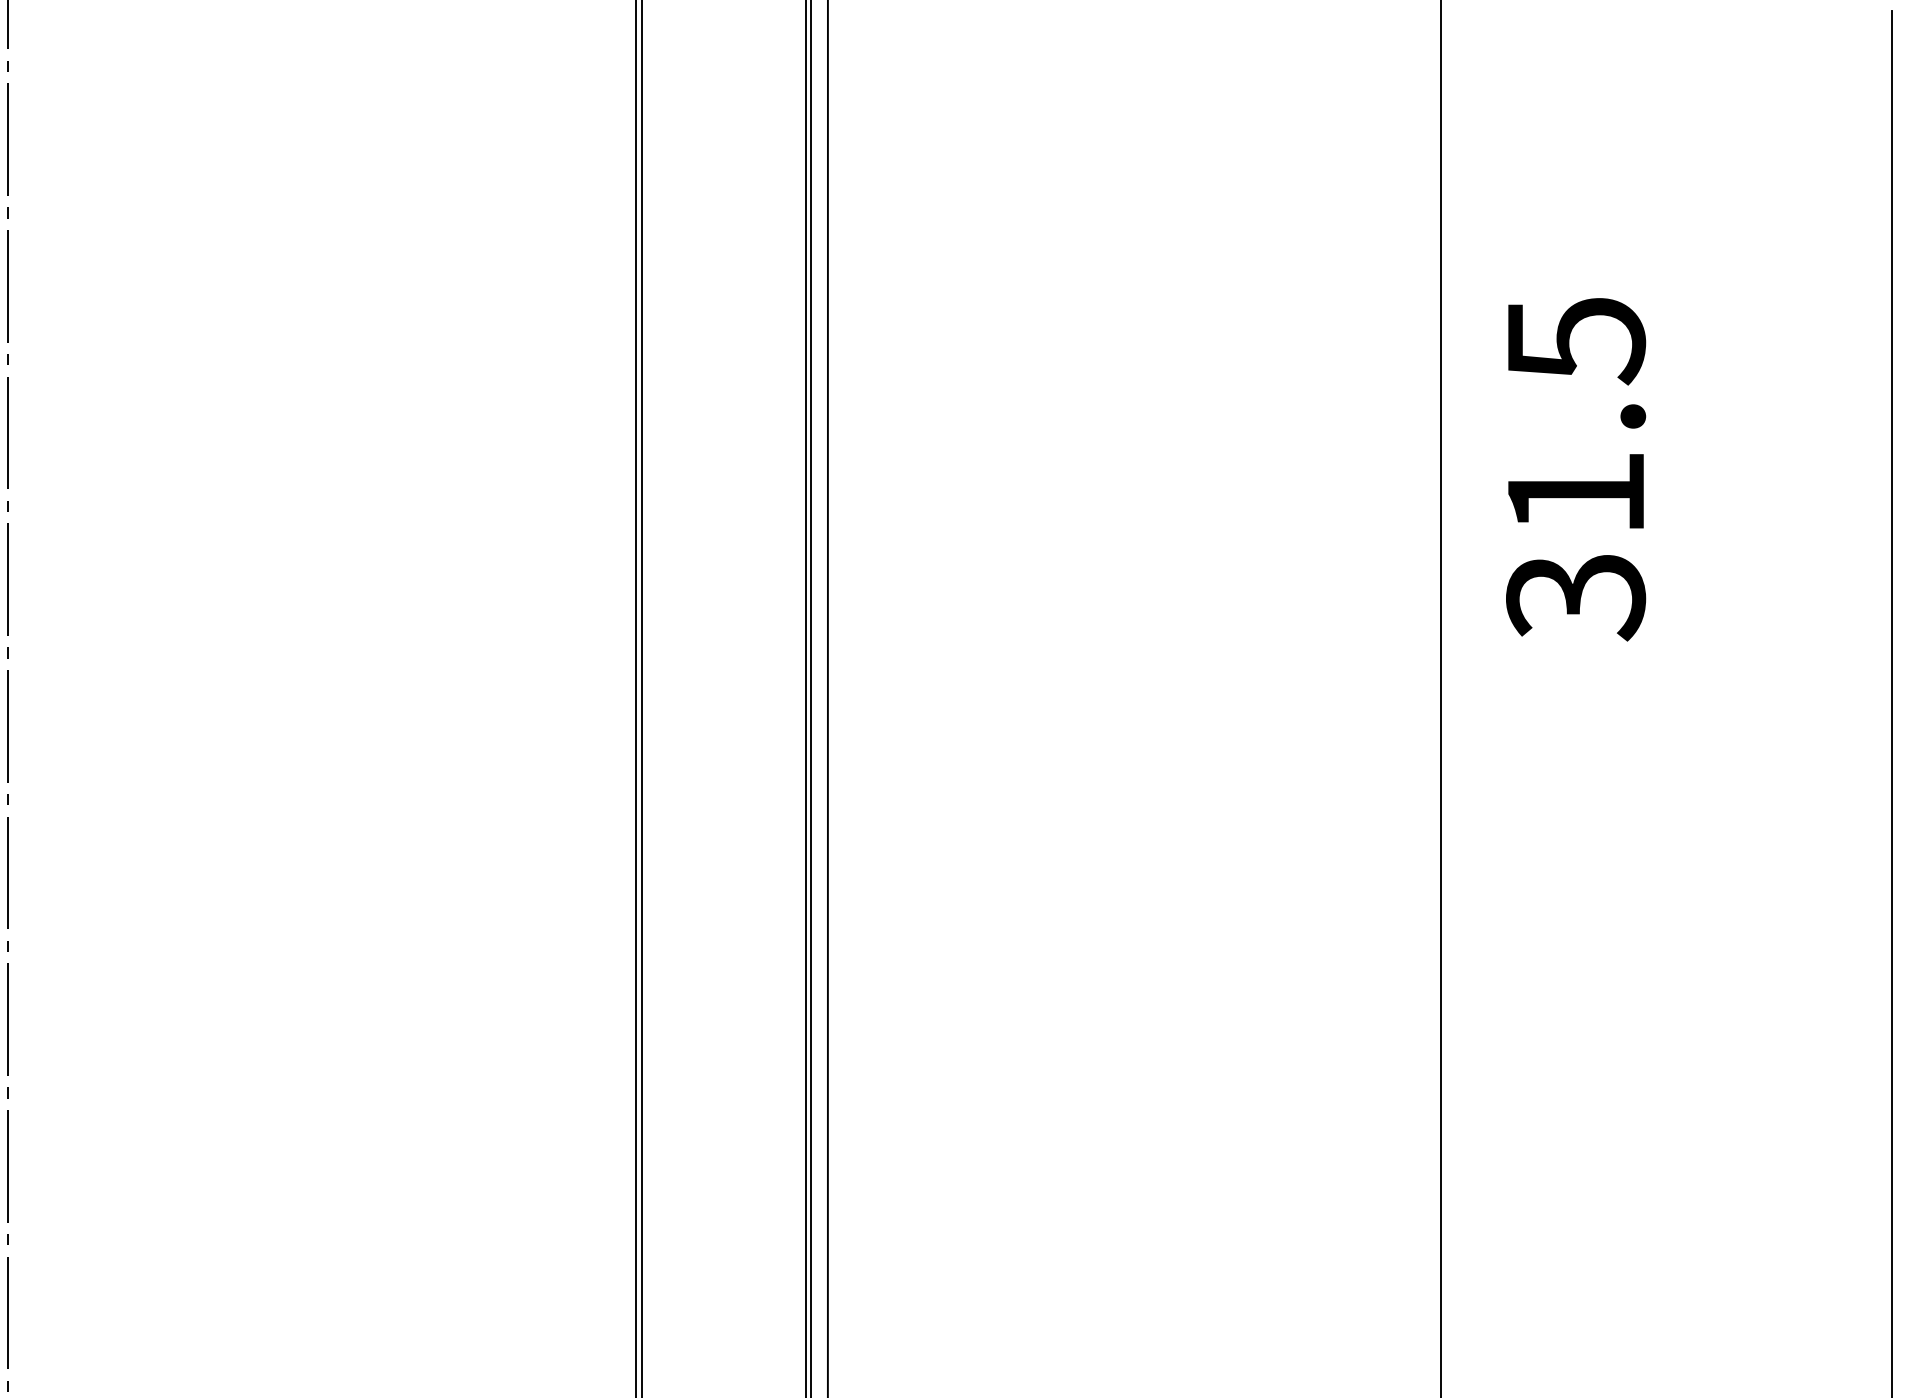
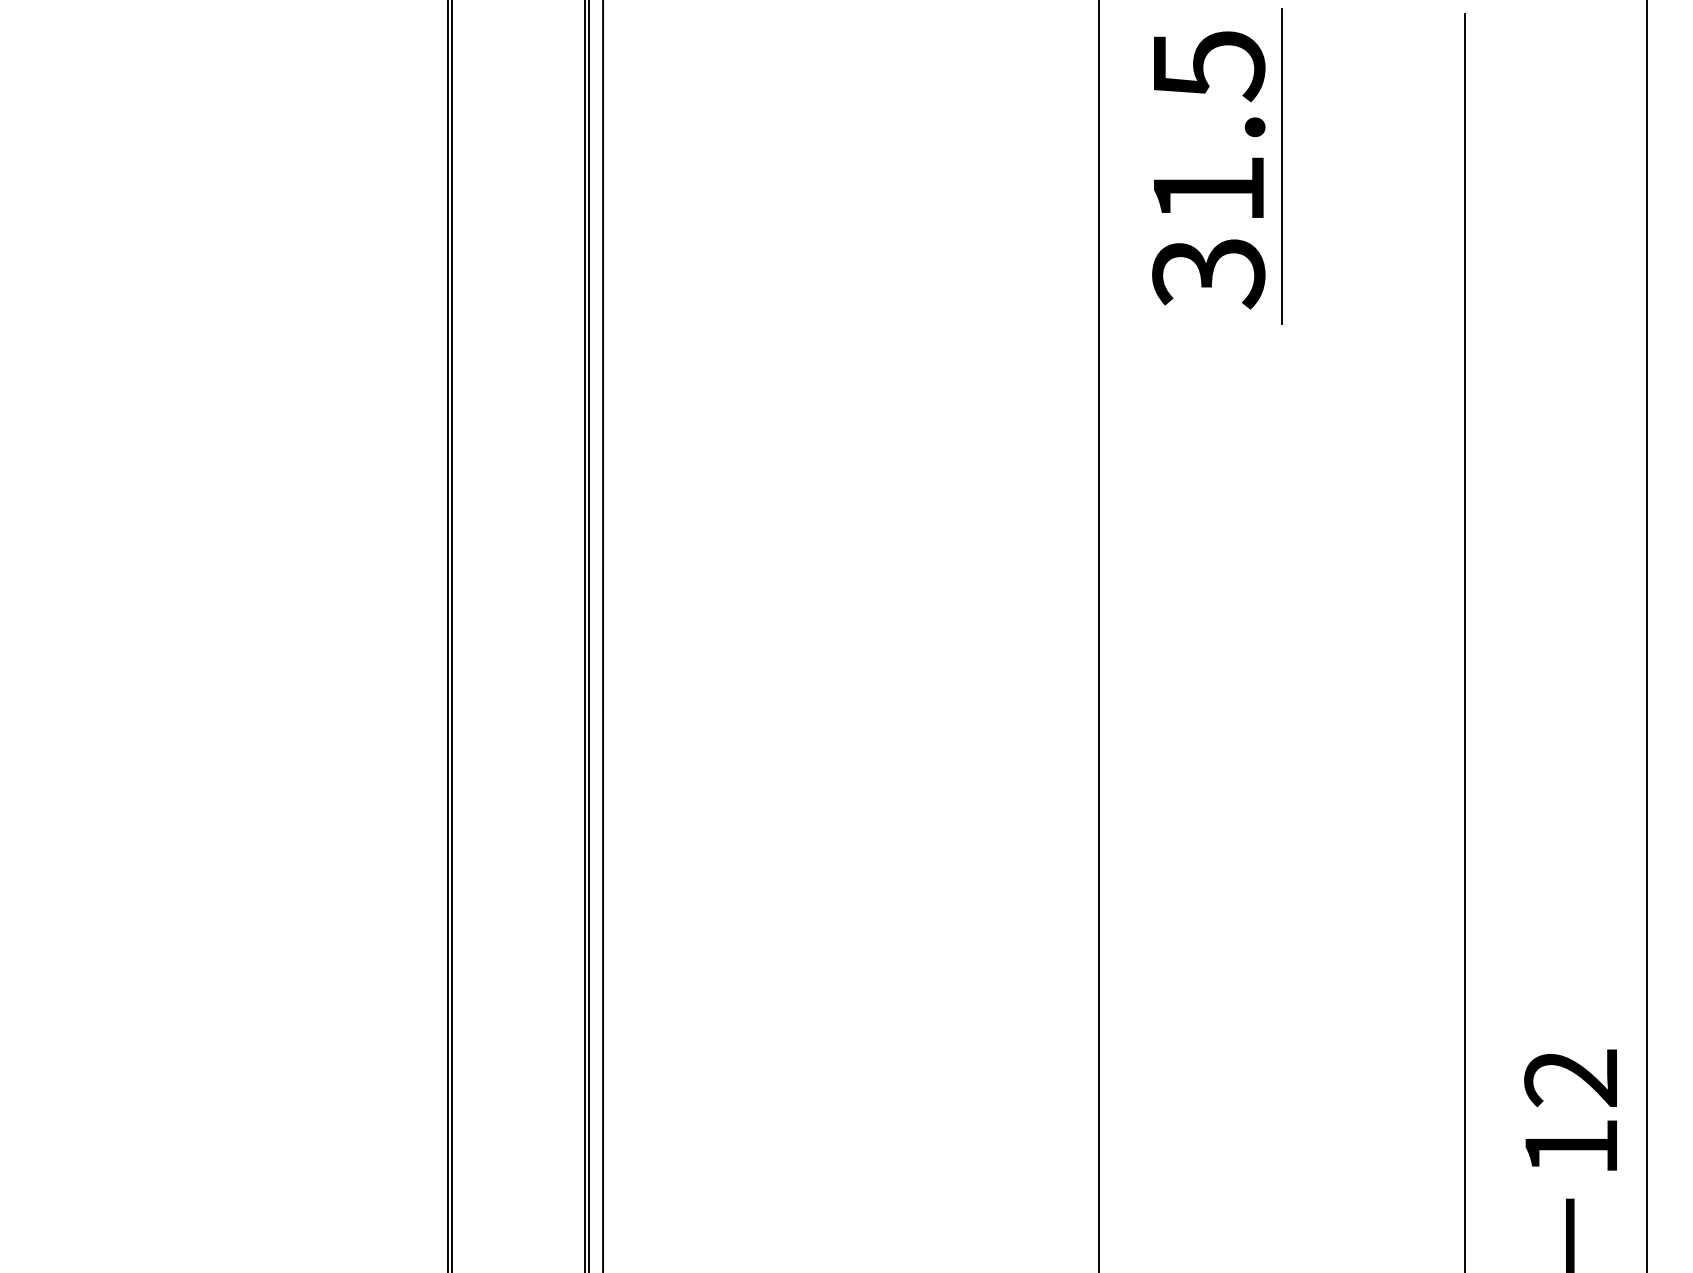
line: (1665, 199) -> (1281, 166), added
text: (1575, 469) -> (1208, 170), moved

